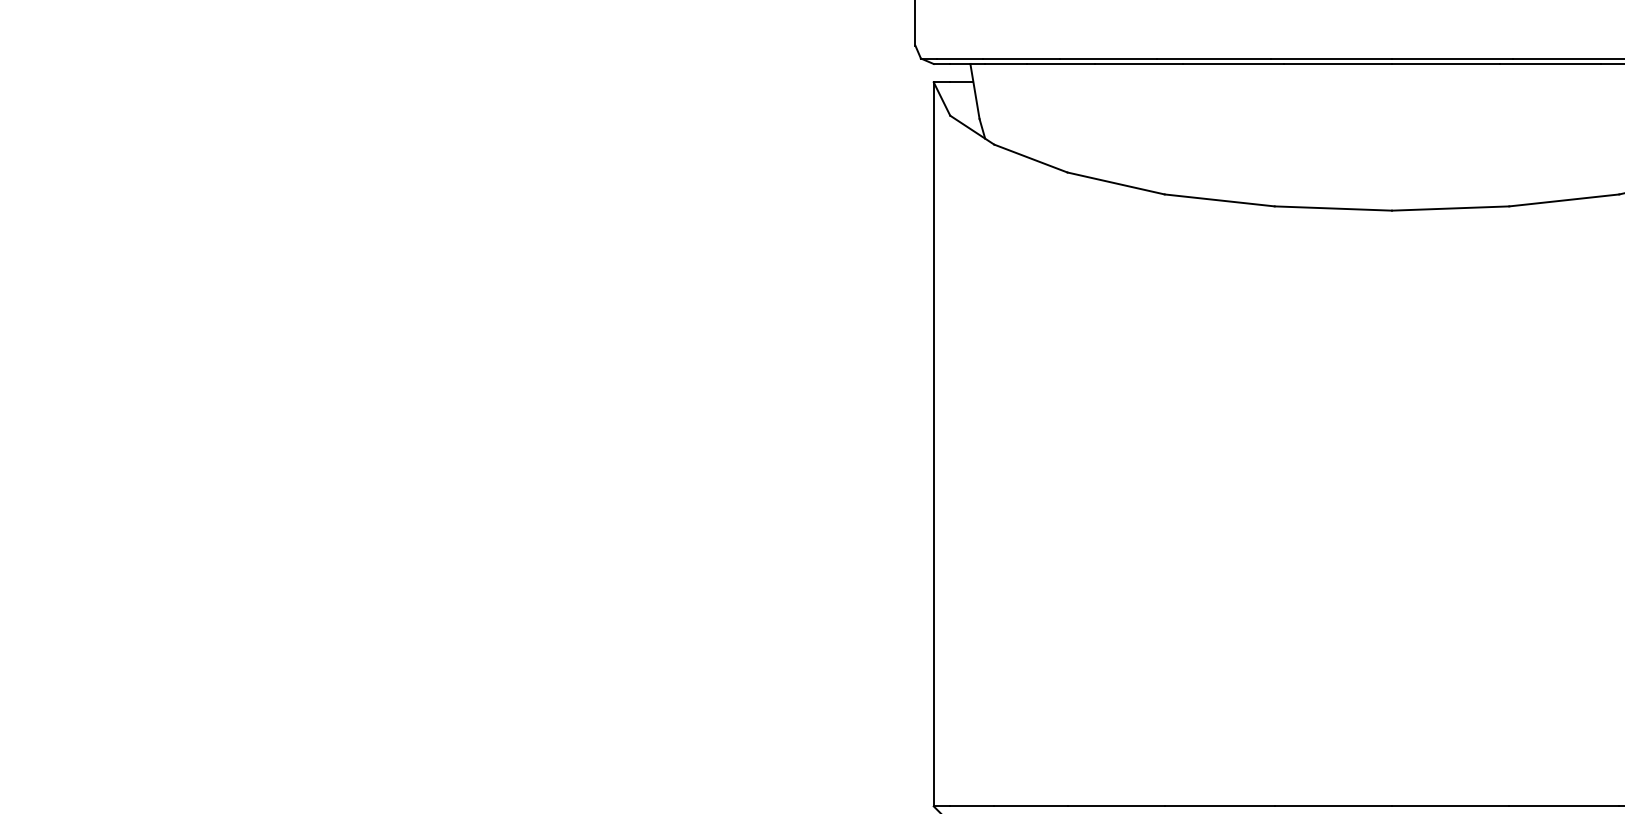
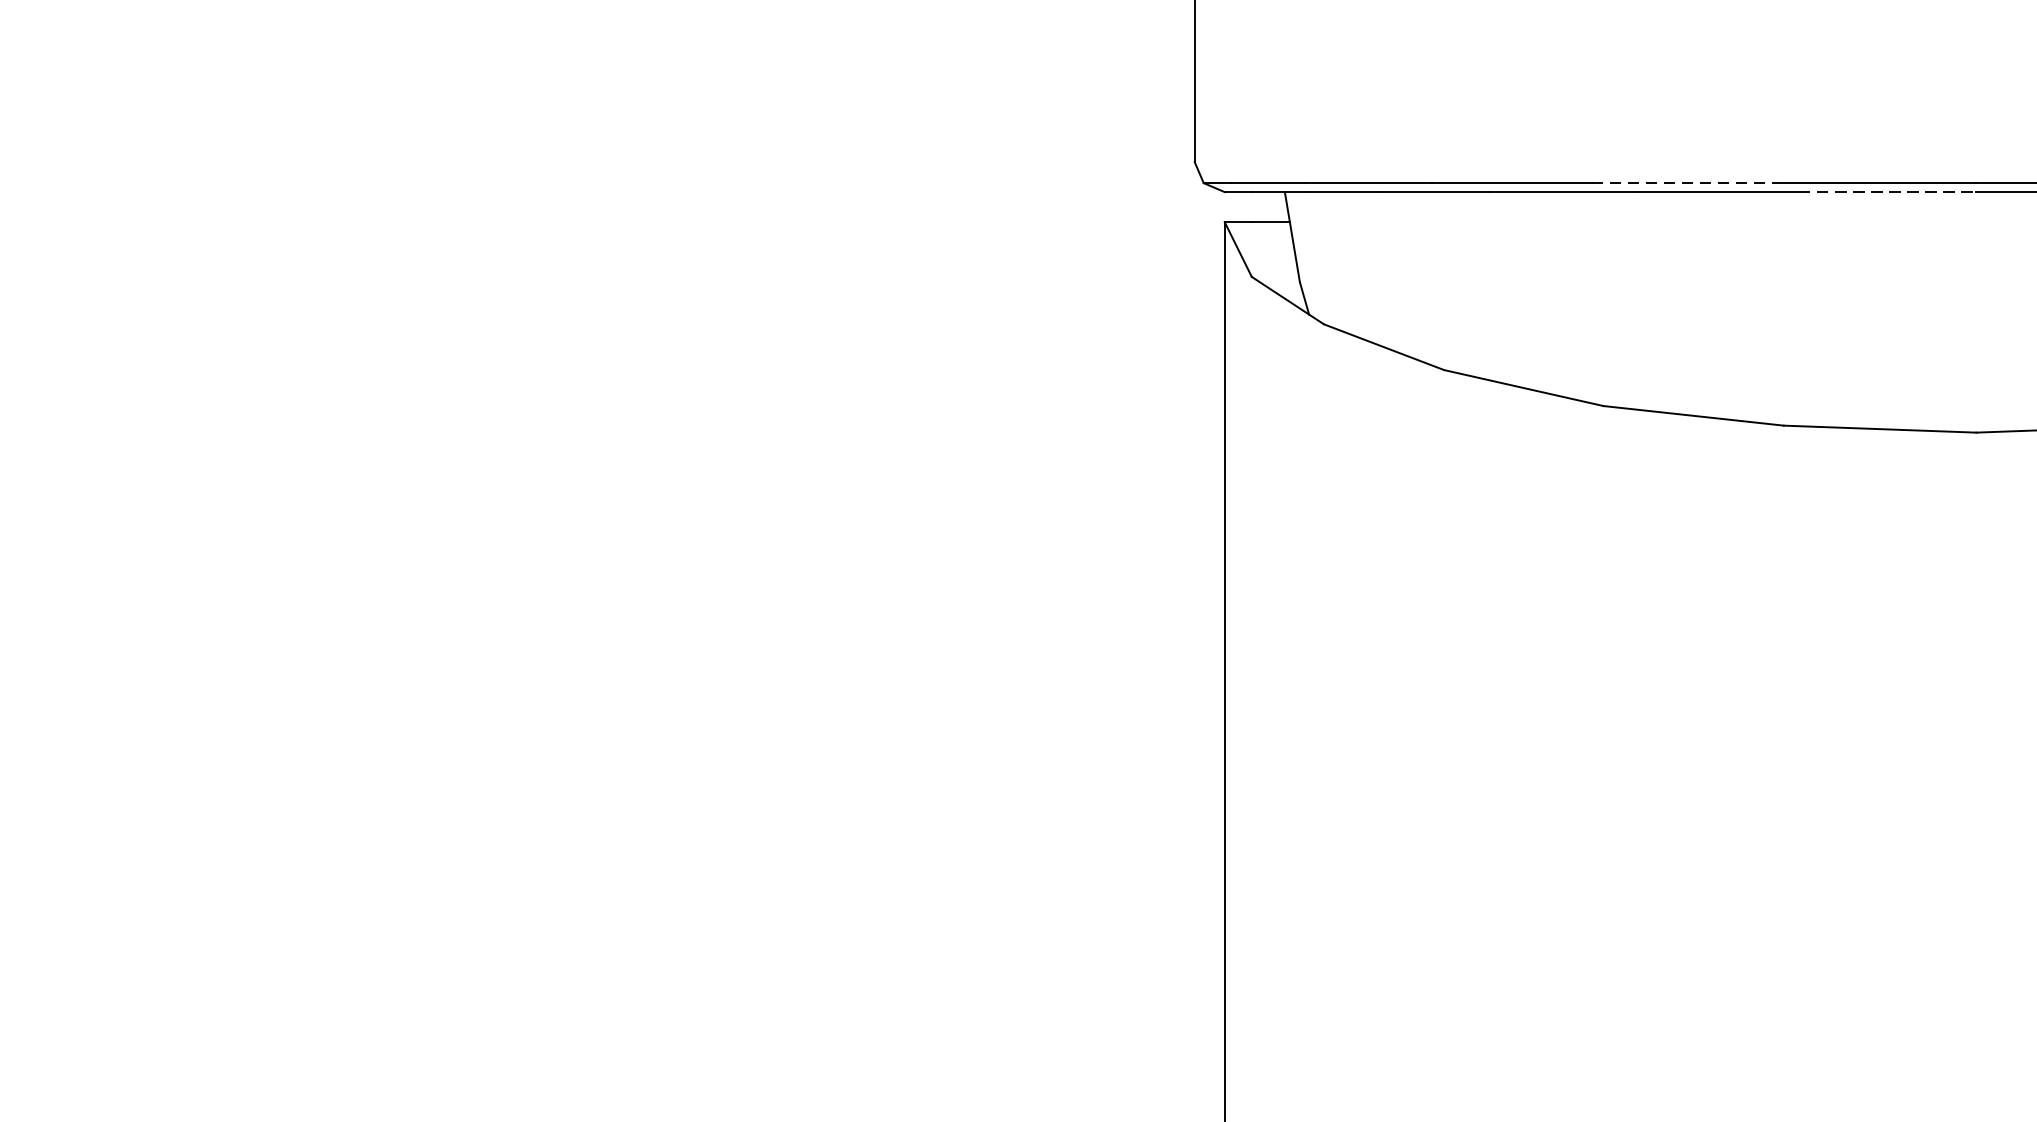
line: (1214, 58) -> (1685, 183), solid -> dashed
line: (1338, 64) -> (1888, 192), solid -> dashed

